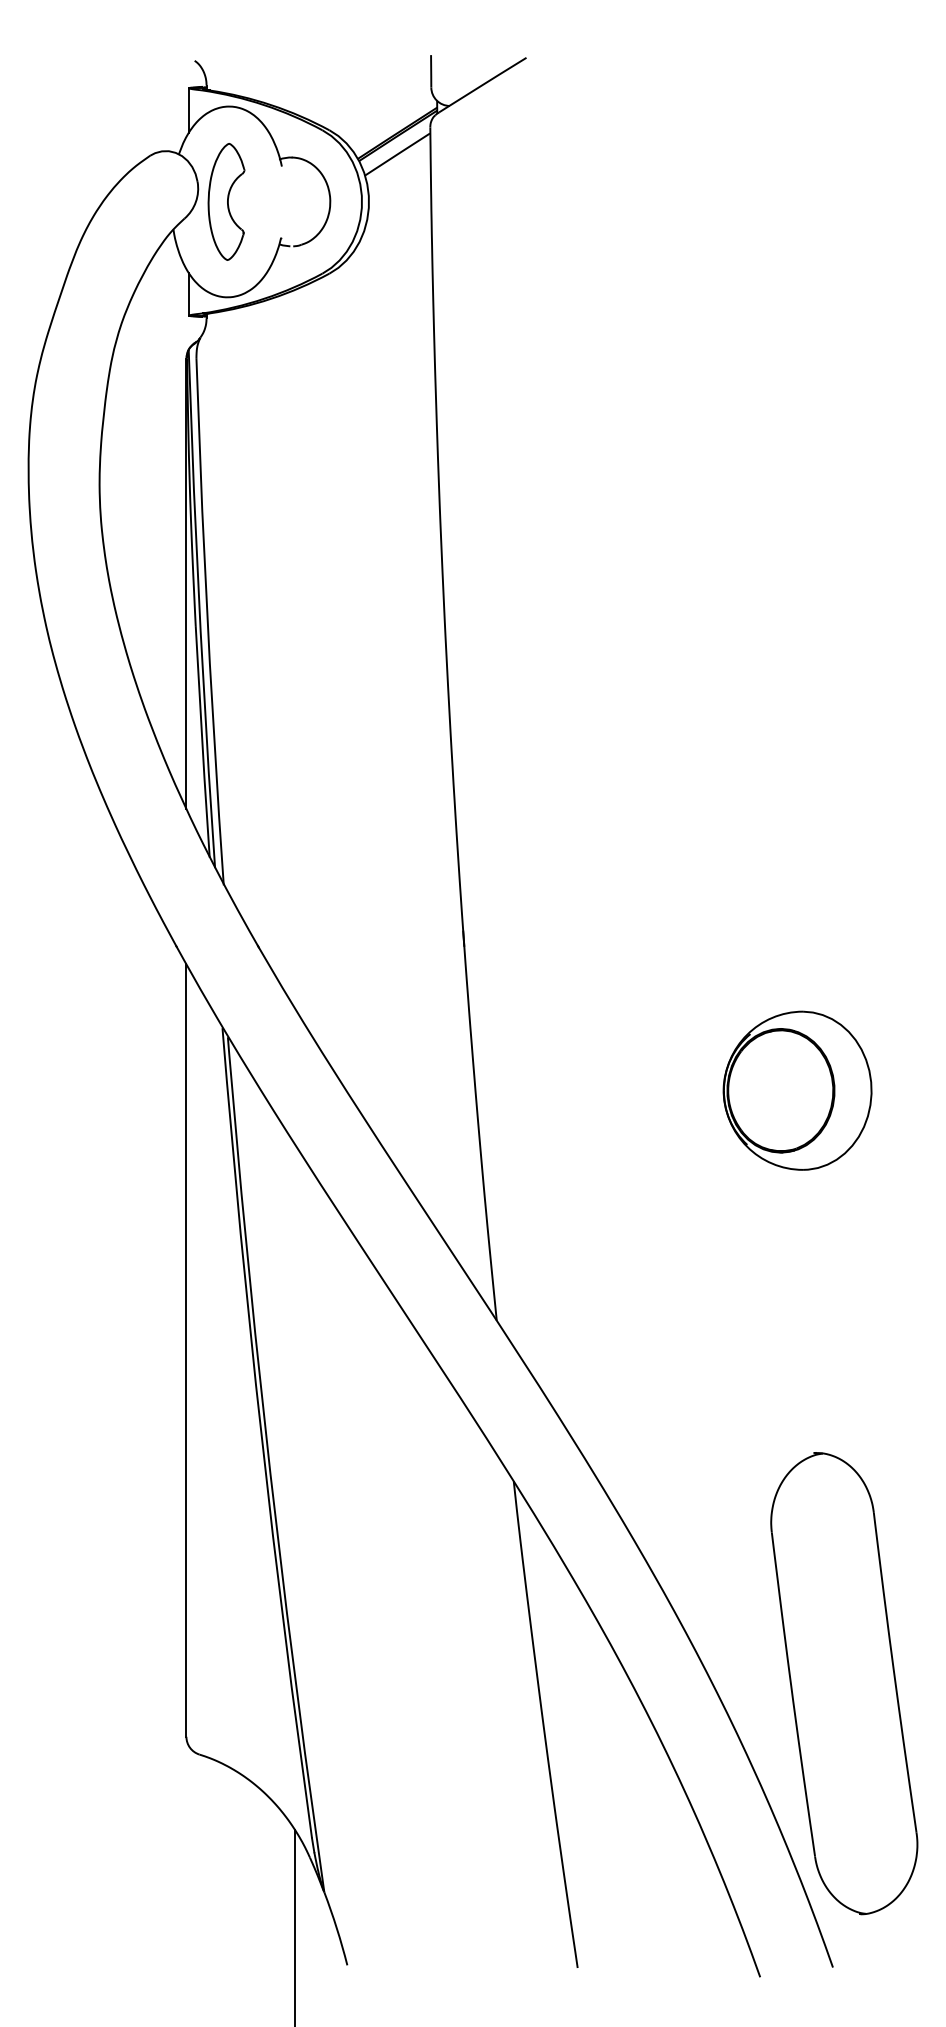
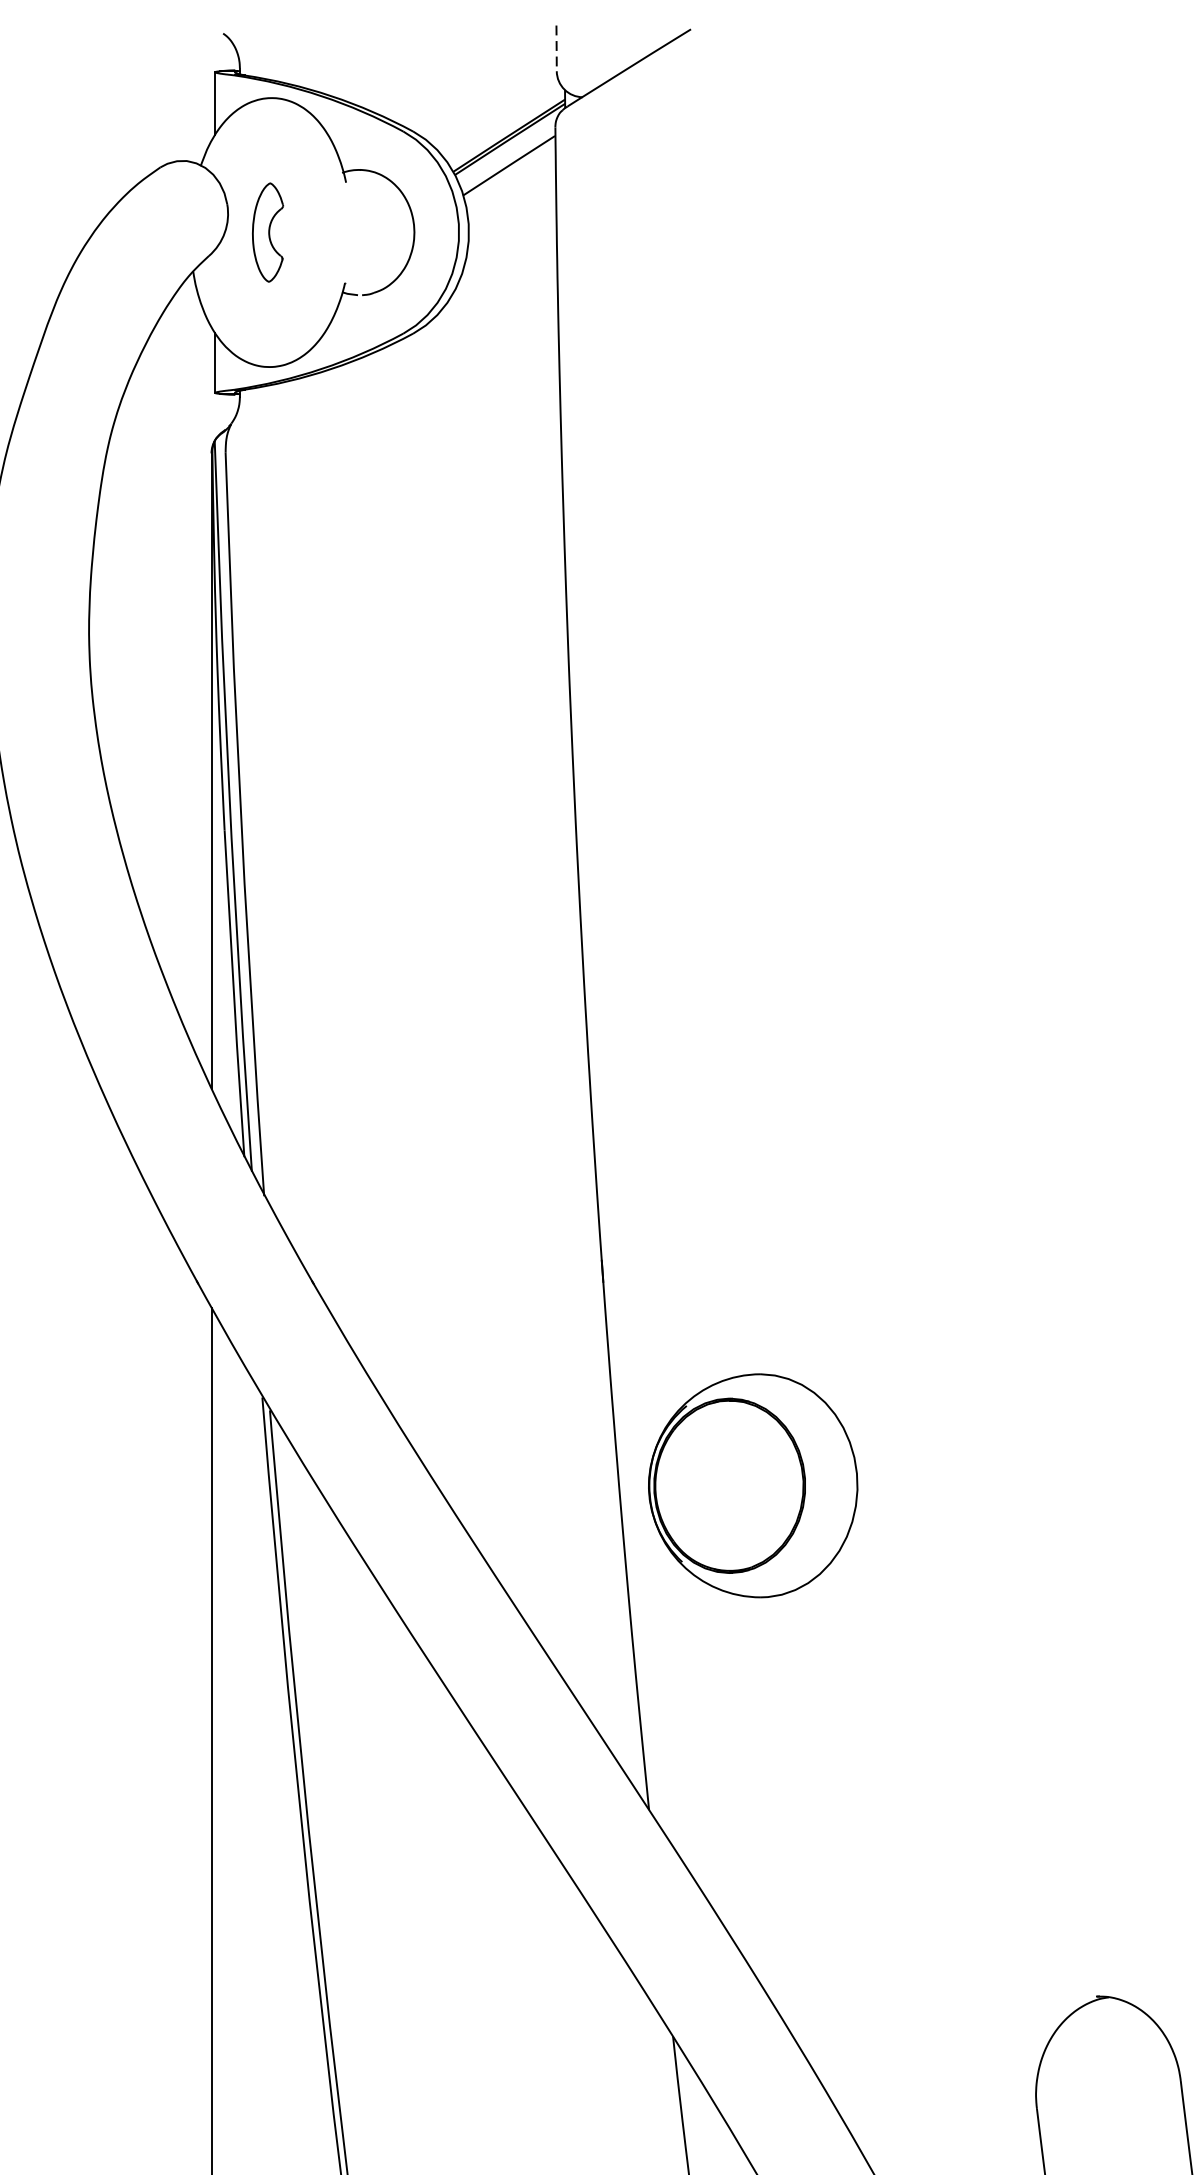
line: (431, 71) -> (557, 48), solid -> dashed
part: (226, 201) -> (268, 231), size x0.6
part: (797, 1090) -> (753, 1485), moved

